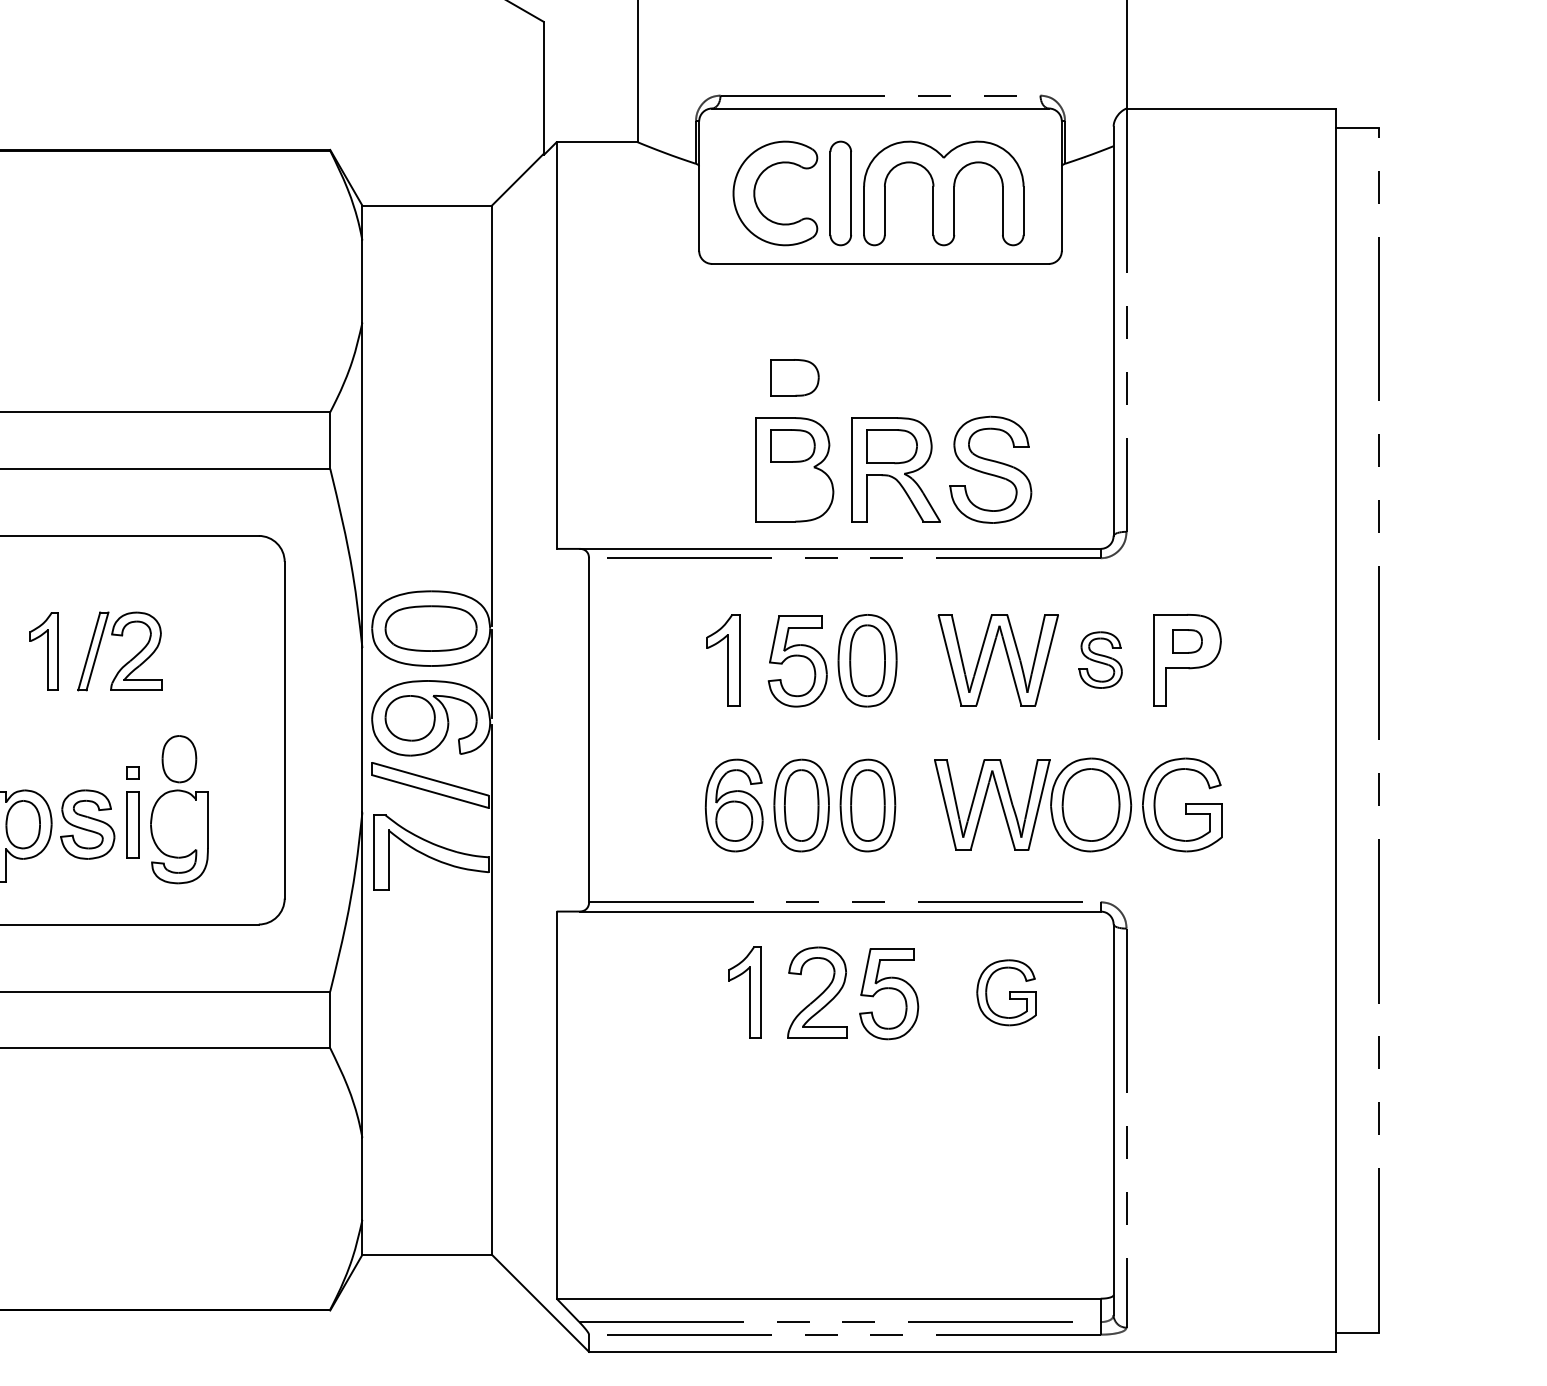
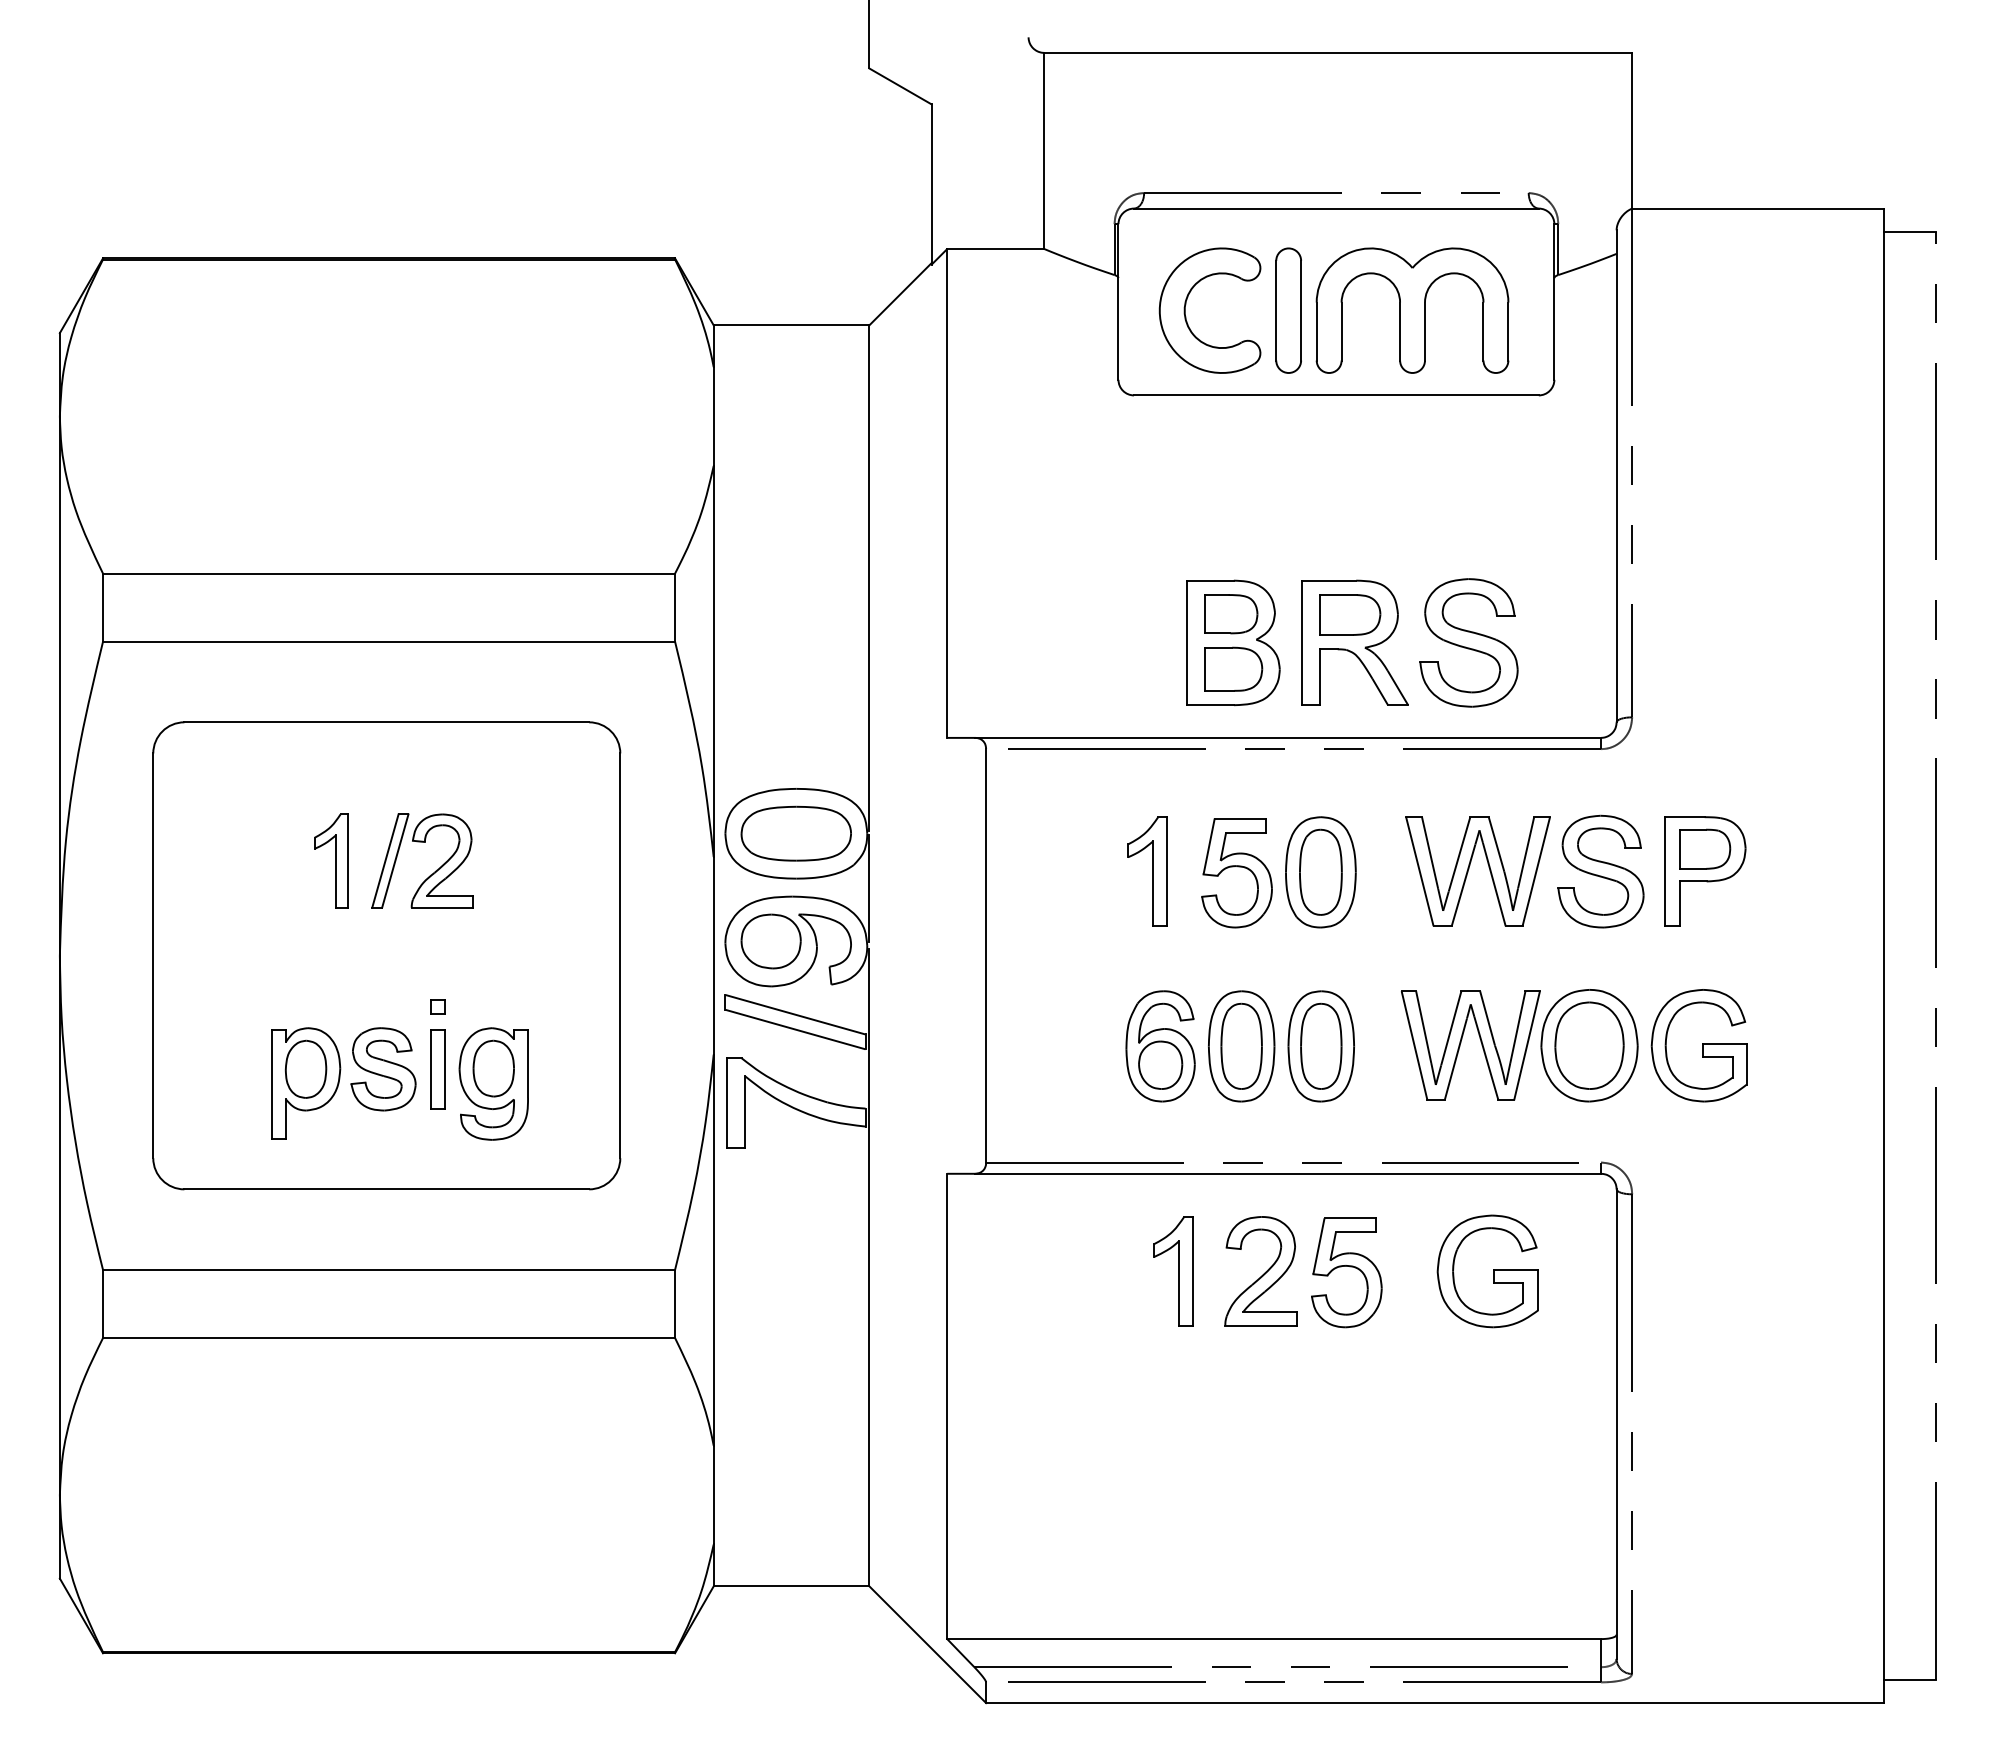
part: (794, 377) -> (1233, 668), moved
part: (1187, 640) -> (1705, 848), size x1.43
part: (1100, 660) -> (1600, 871), size x1.67
part: (179, 759) -> (493, 1068), moved
part: (1006, 992) -> (1487, 1271), size x1.43

